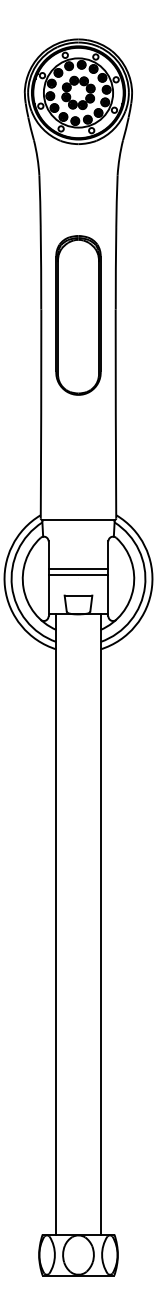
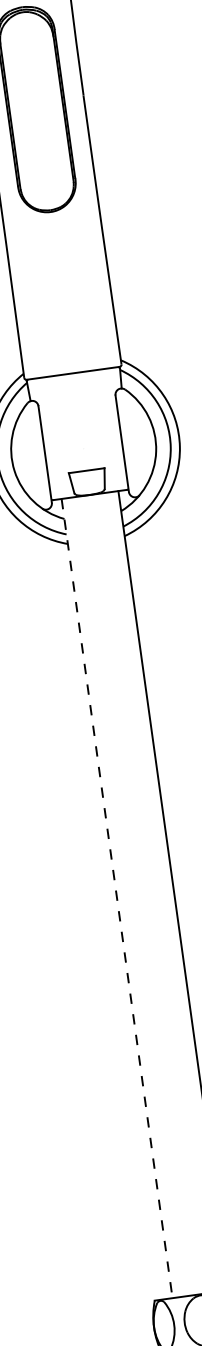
line: (78, 568) -> (81, 435), removed
line: (78, 575) -> (83, 444), removed
line: (56, 925) -> (117, 899), solid -> dashed

